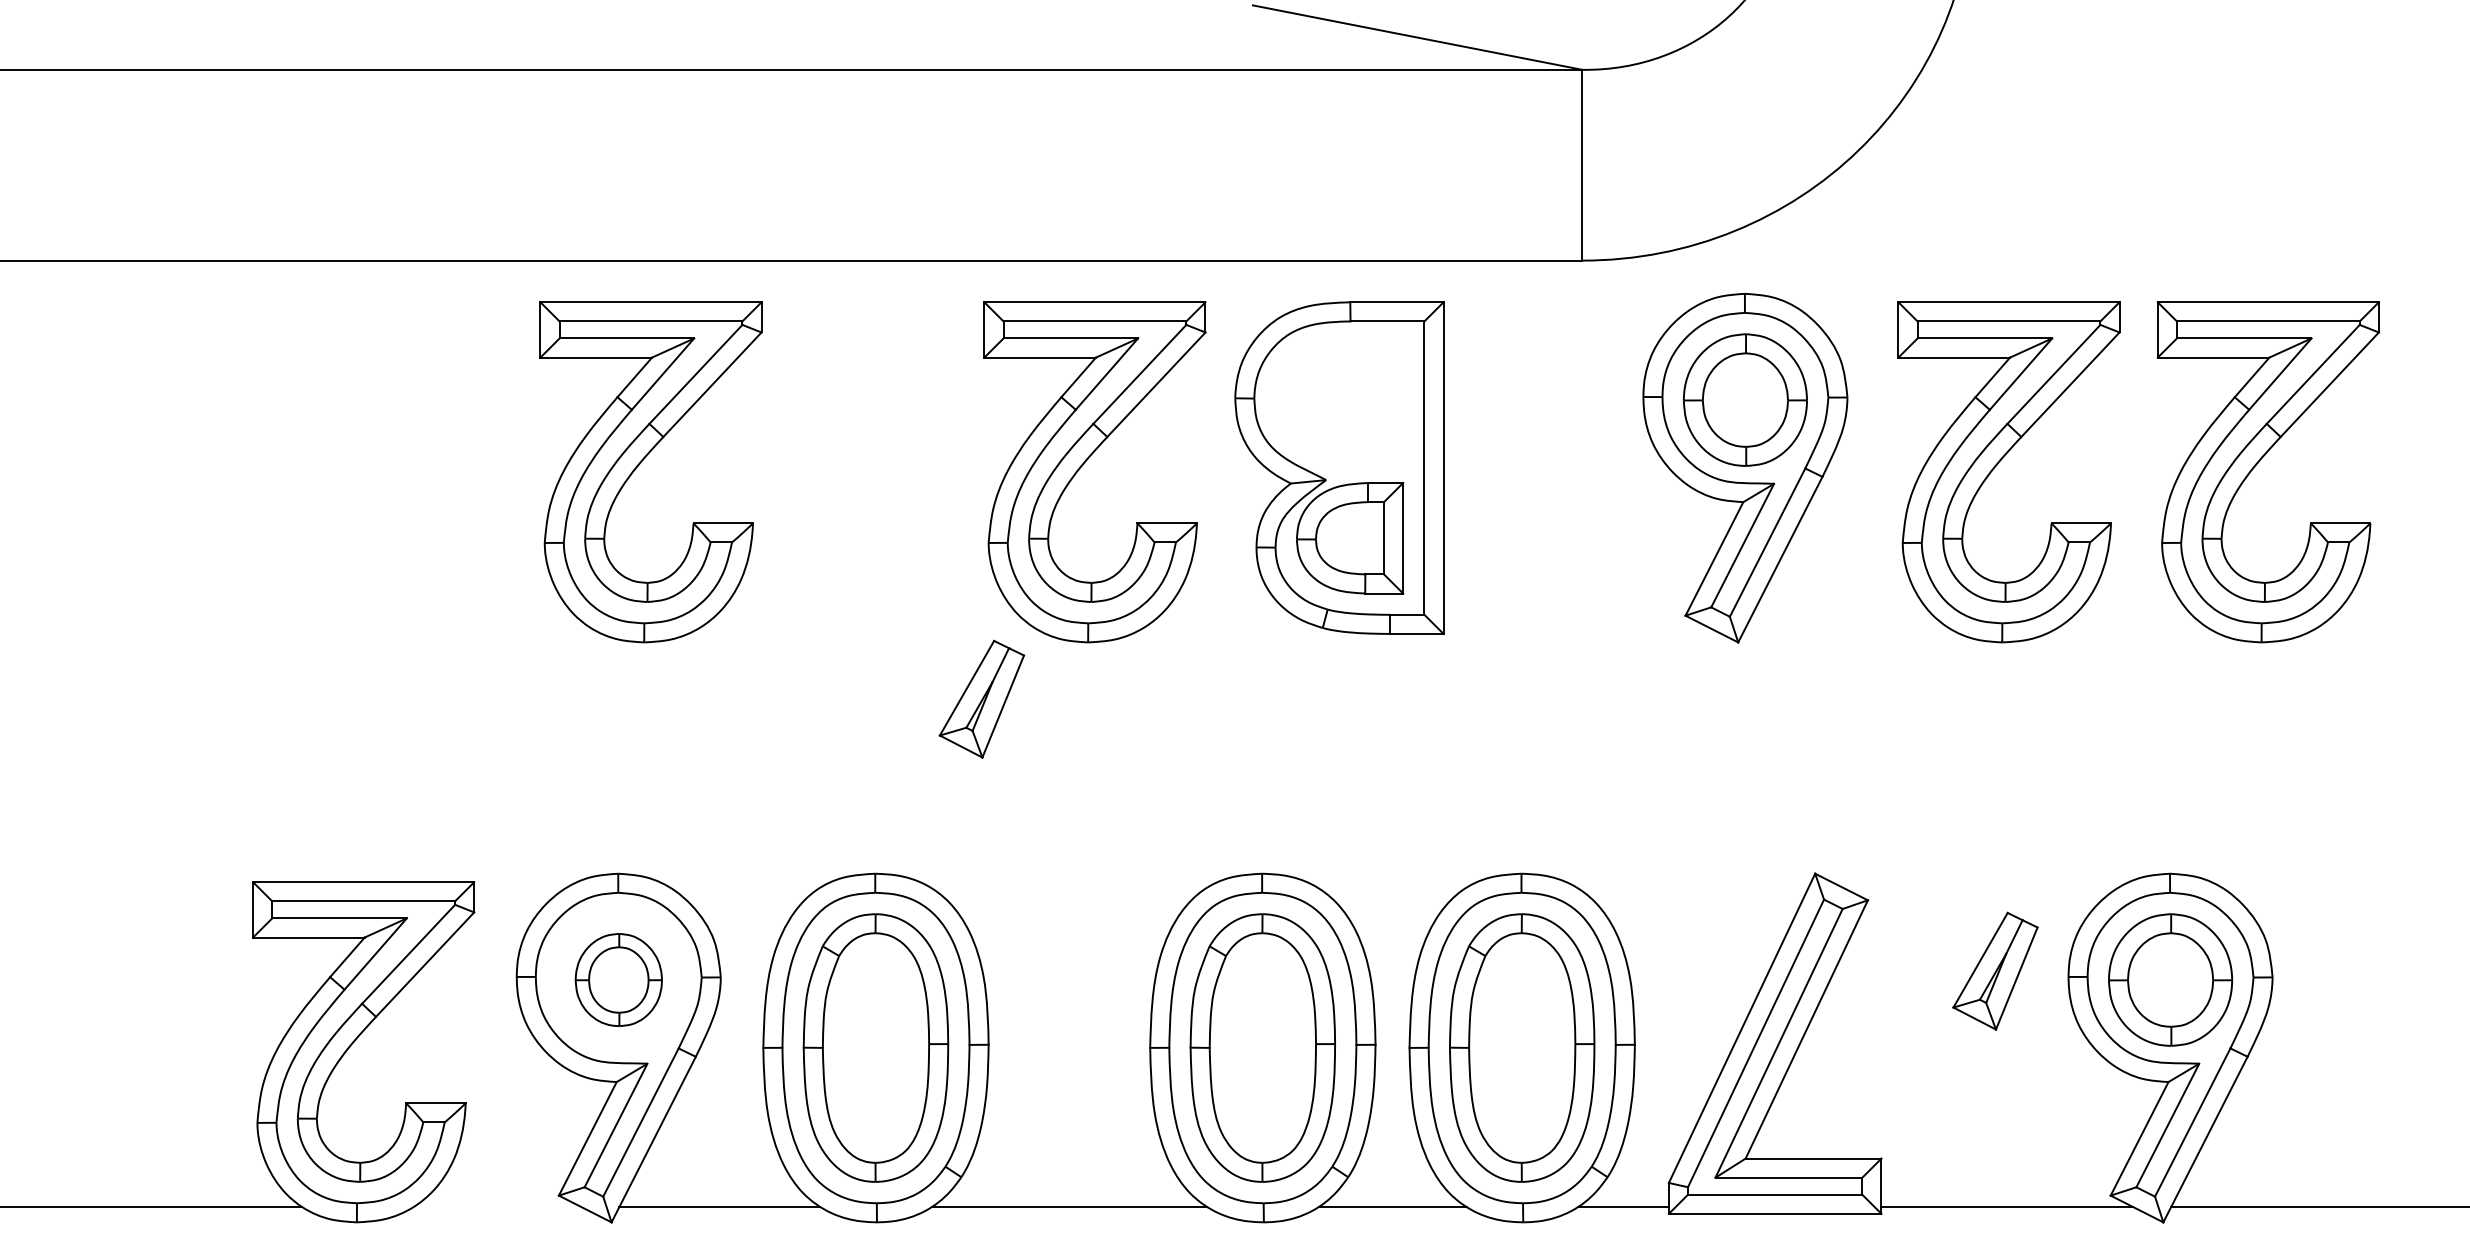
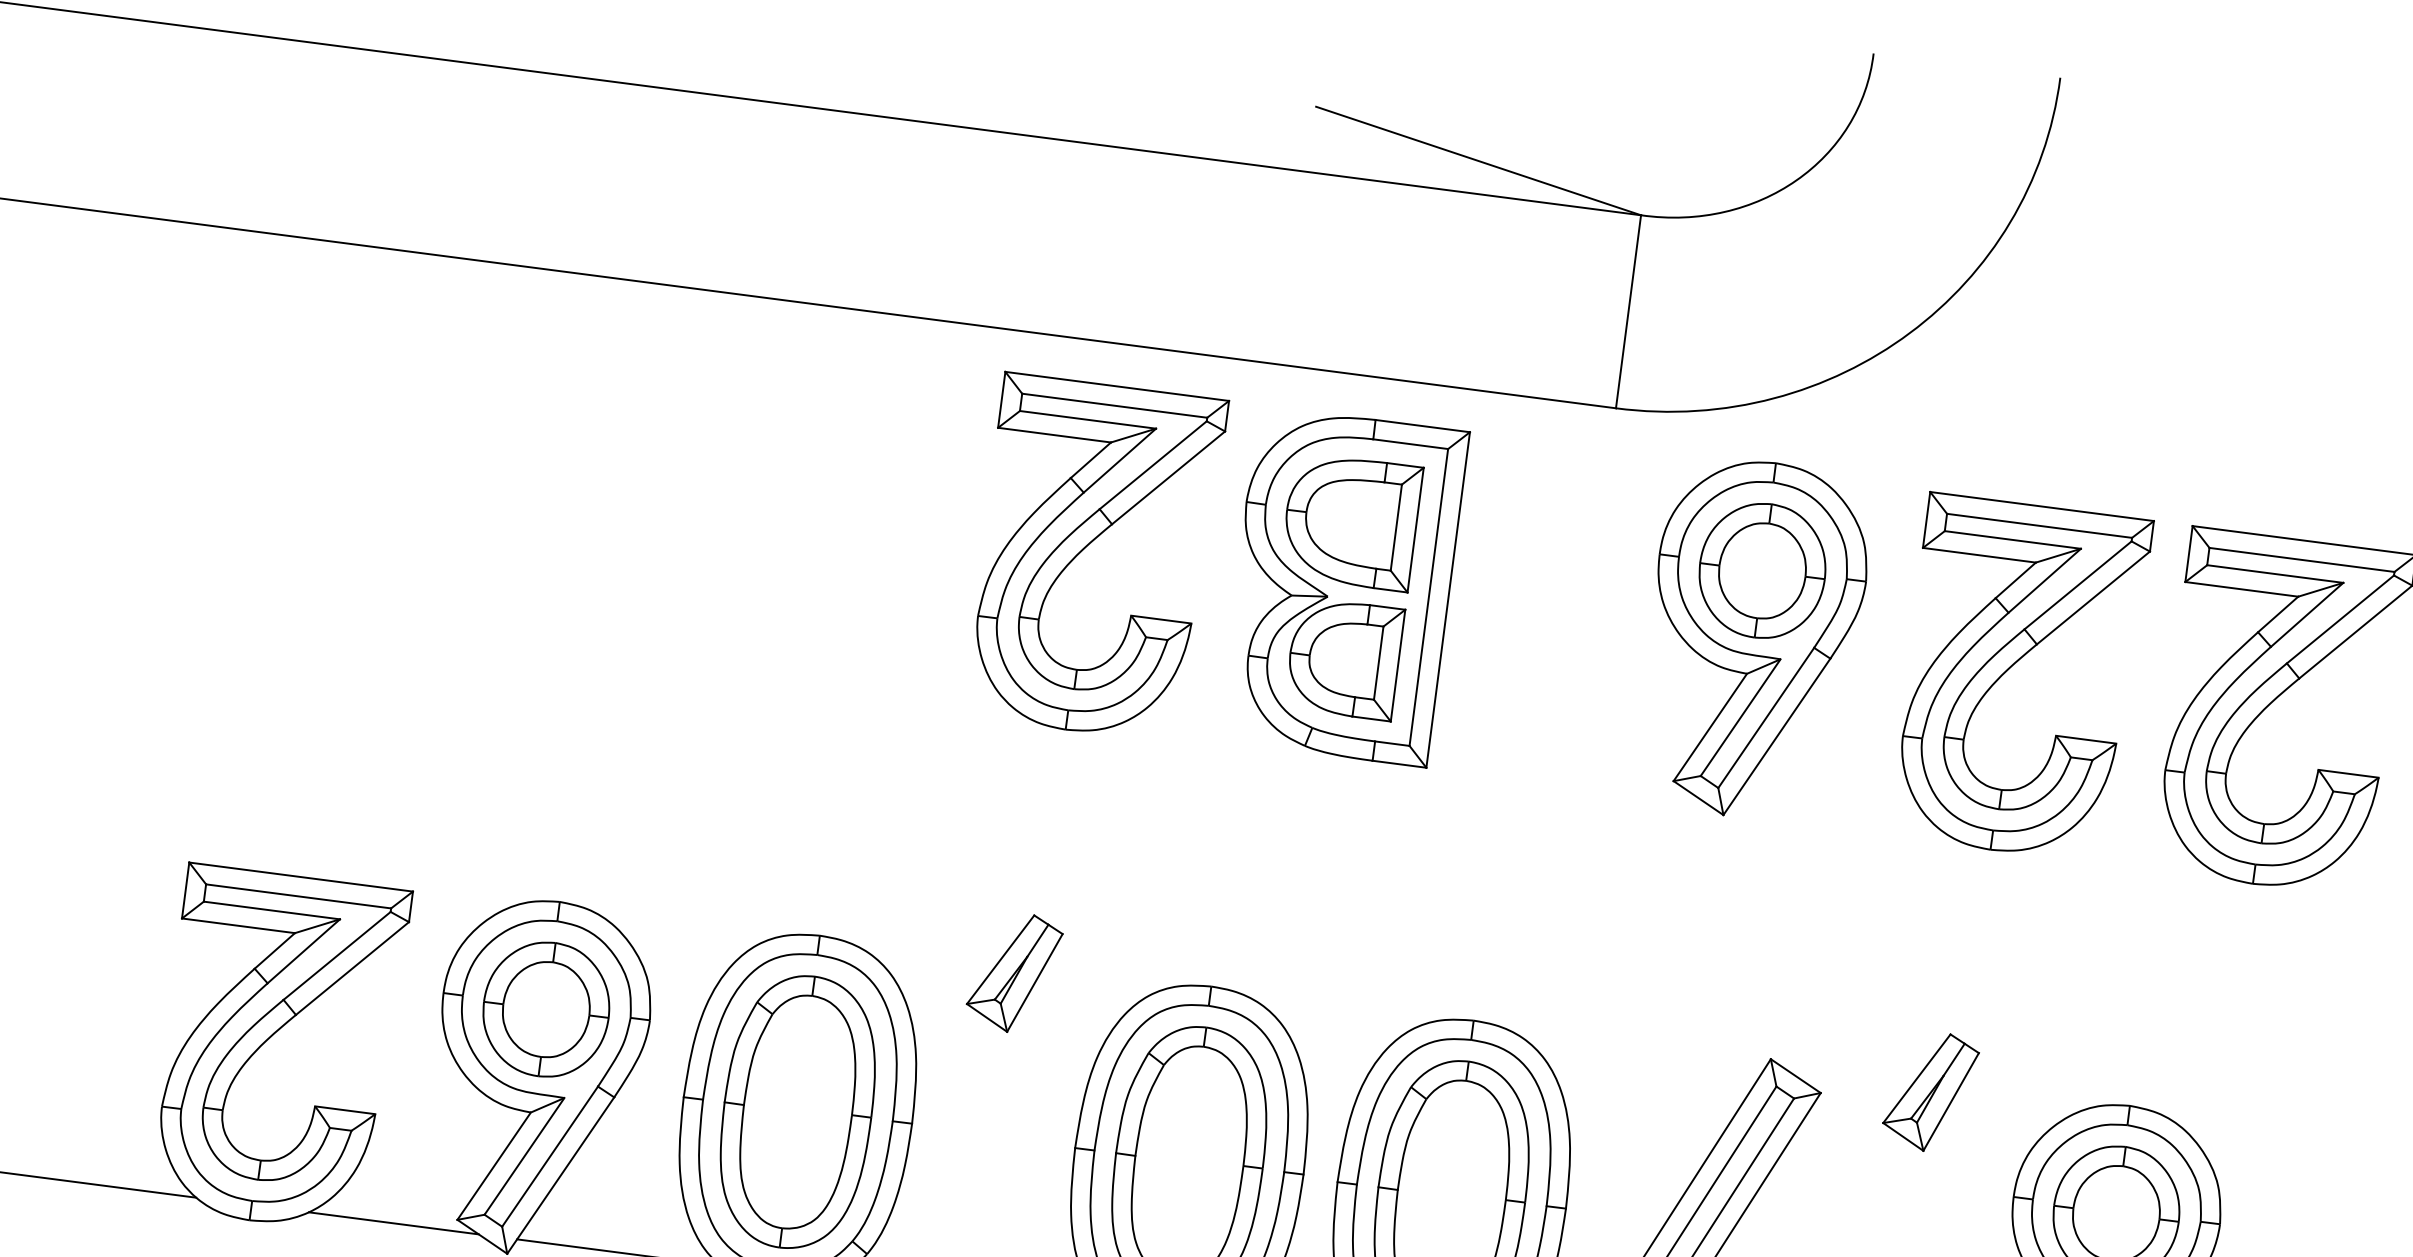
part: (1339, 403) -> (1351, 520), added
part: (640, 464) -> (636, 490), removed
part: (981, 698) -> (1013, 971), moved
part: (1995, 970) -> (1930, 1091), moved
part: (618, 979) -> (546, 1008), size x1.43
line: (497, 1207) -> (393, 1223), added

